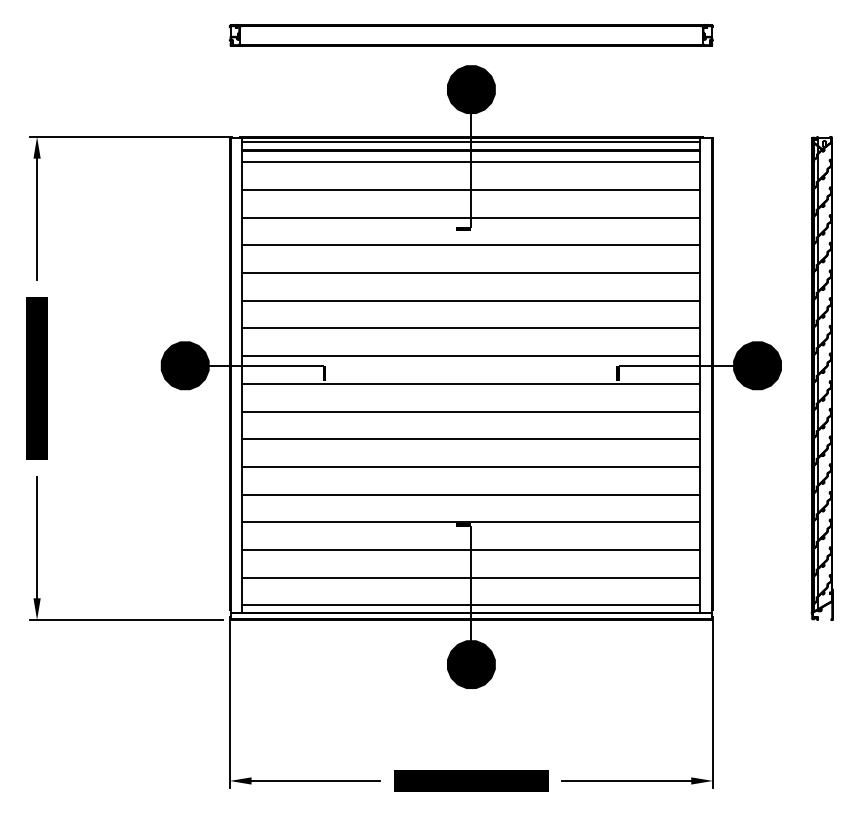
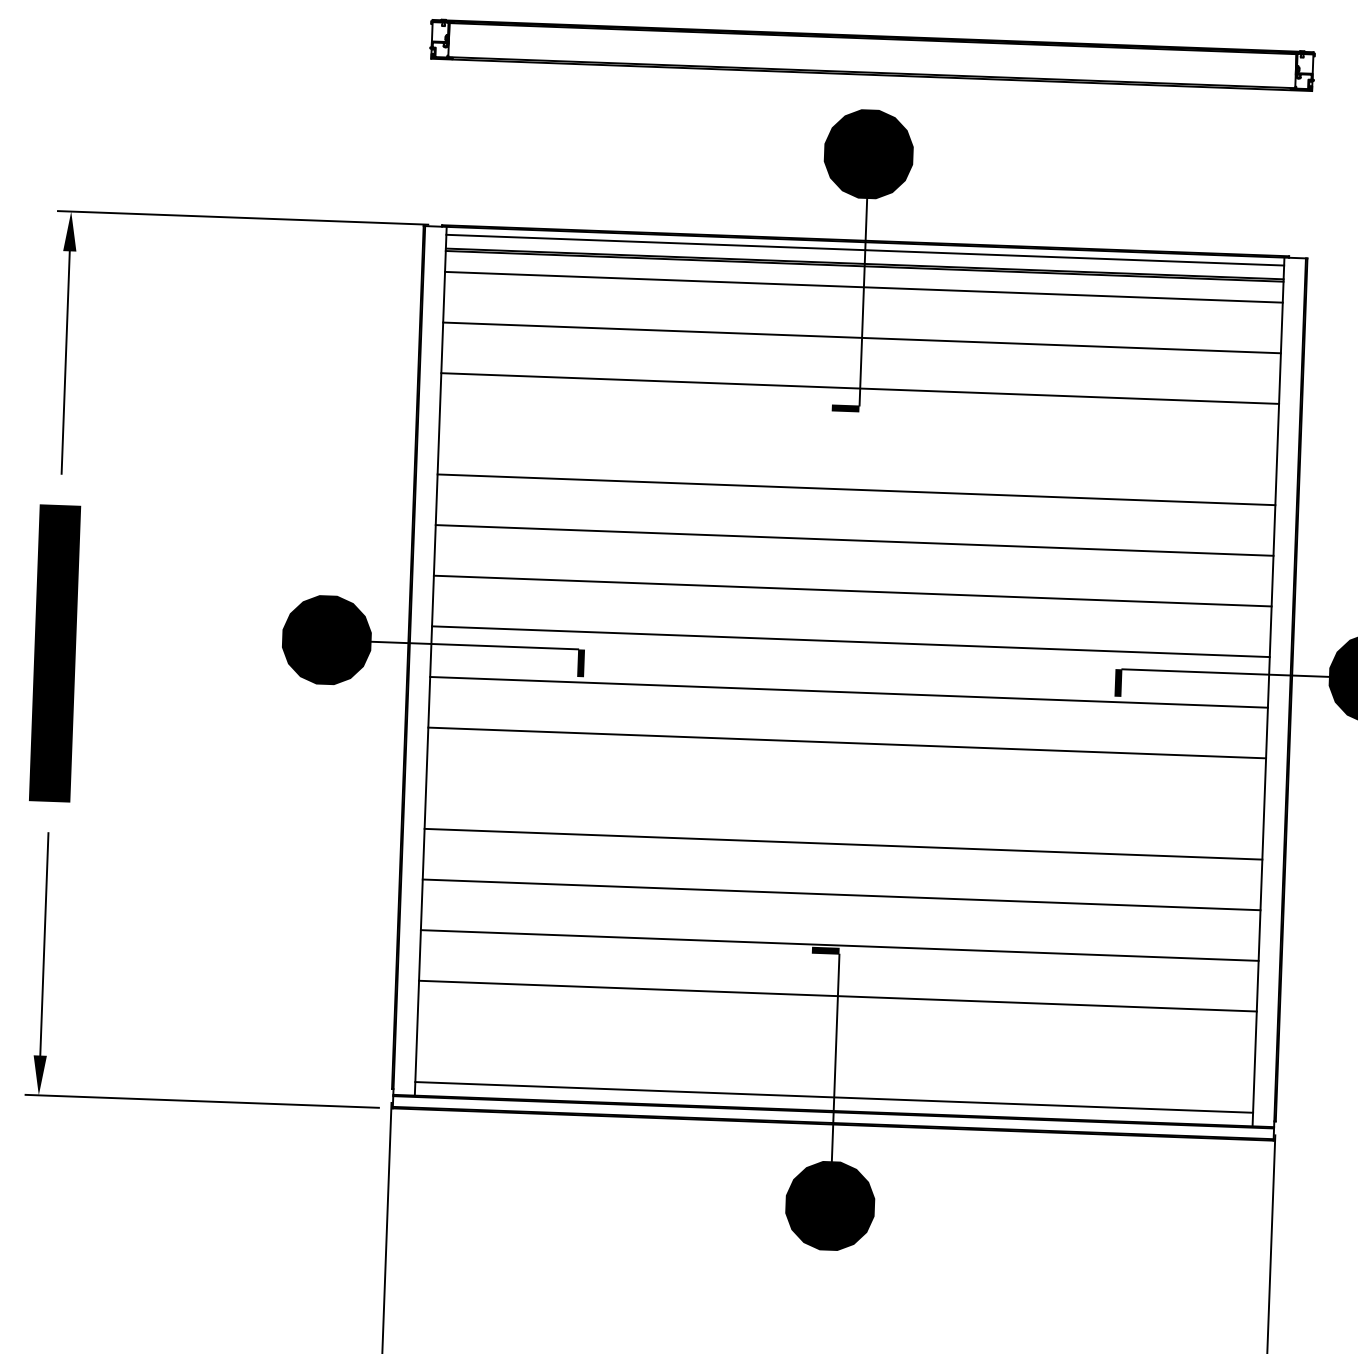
line: (471, 245) -> (858, 439), removed
line: (471, 439) -> (845, 794), removed
line: (471, 577) -> (836, 1046), removed

